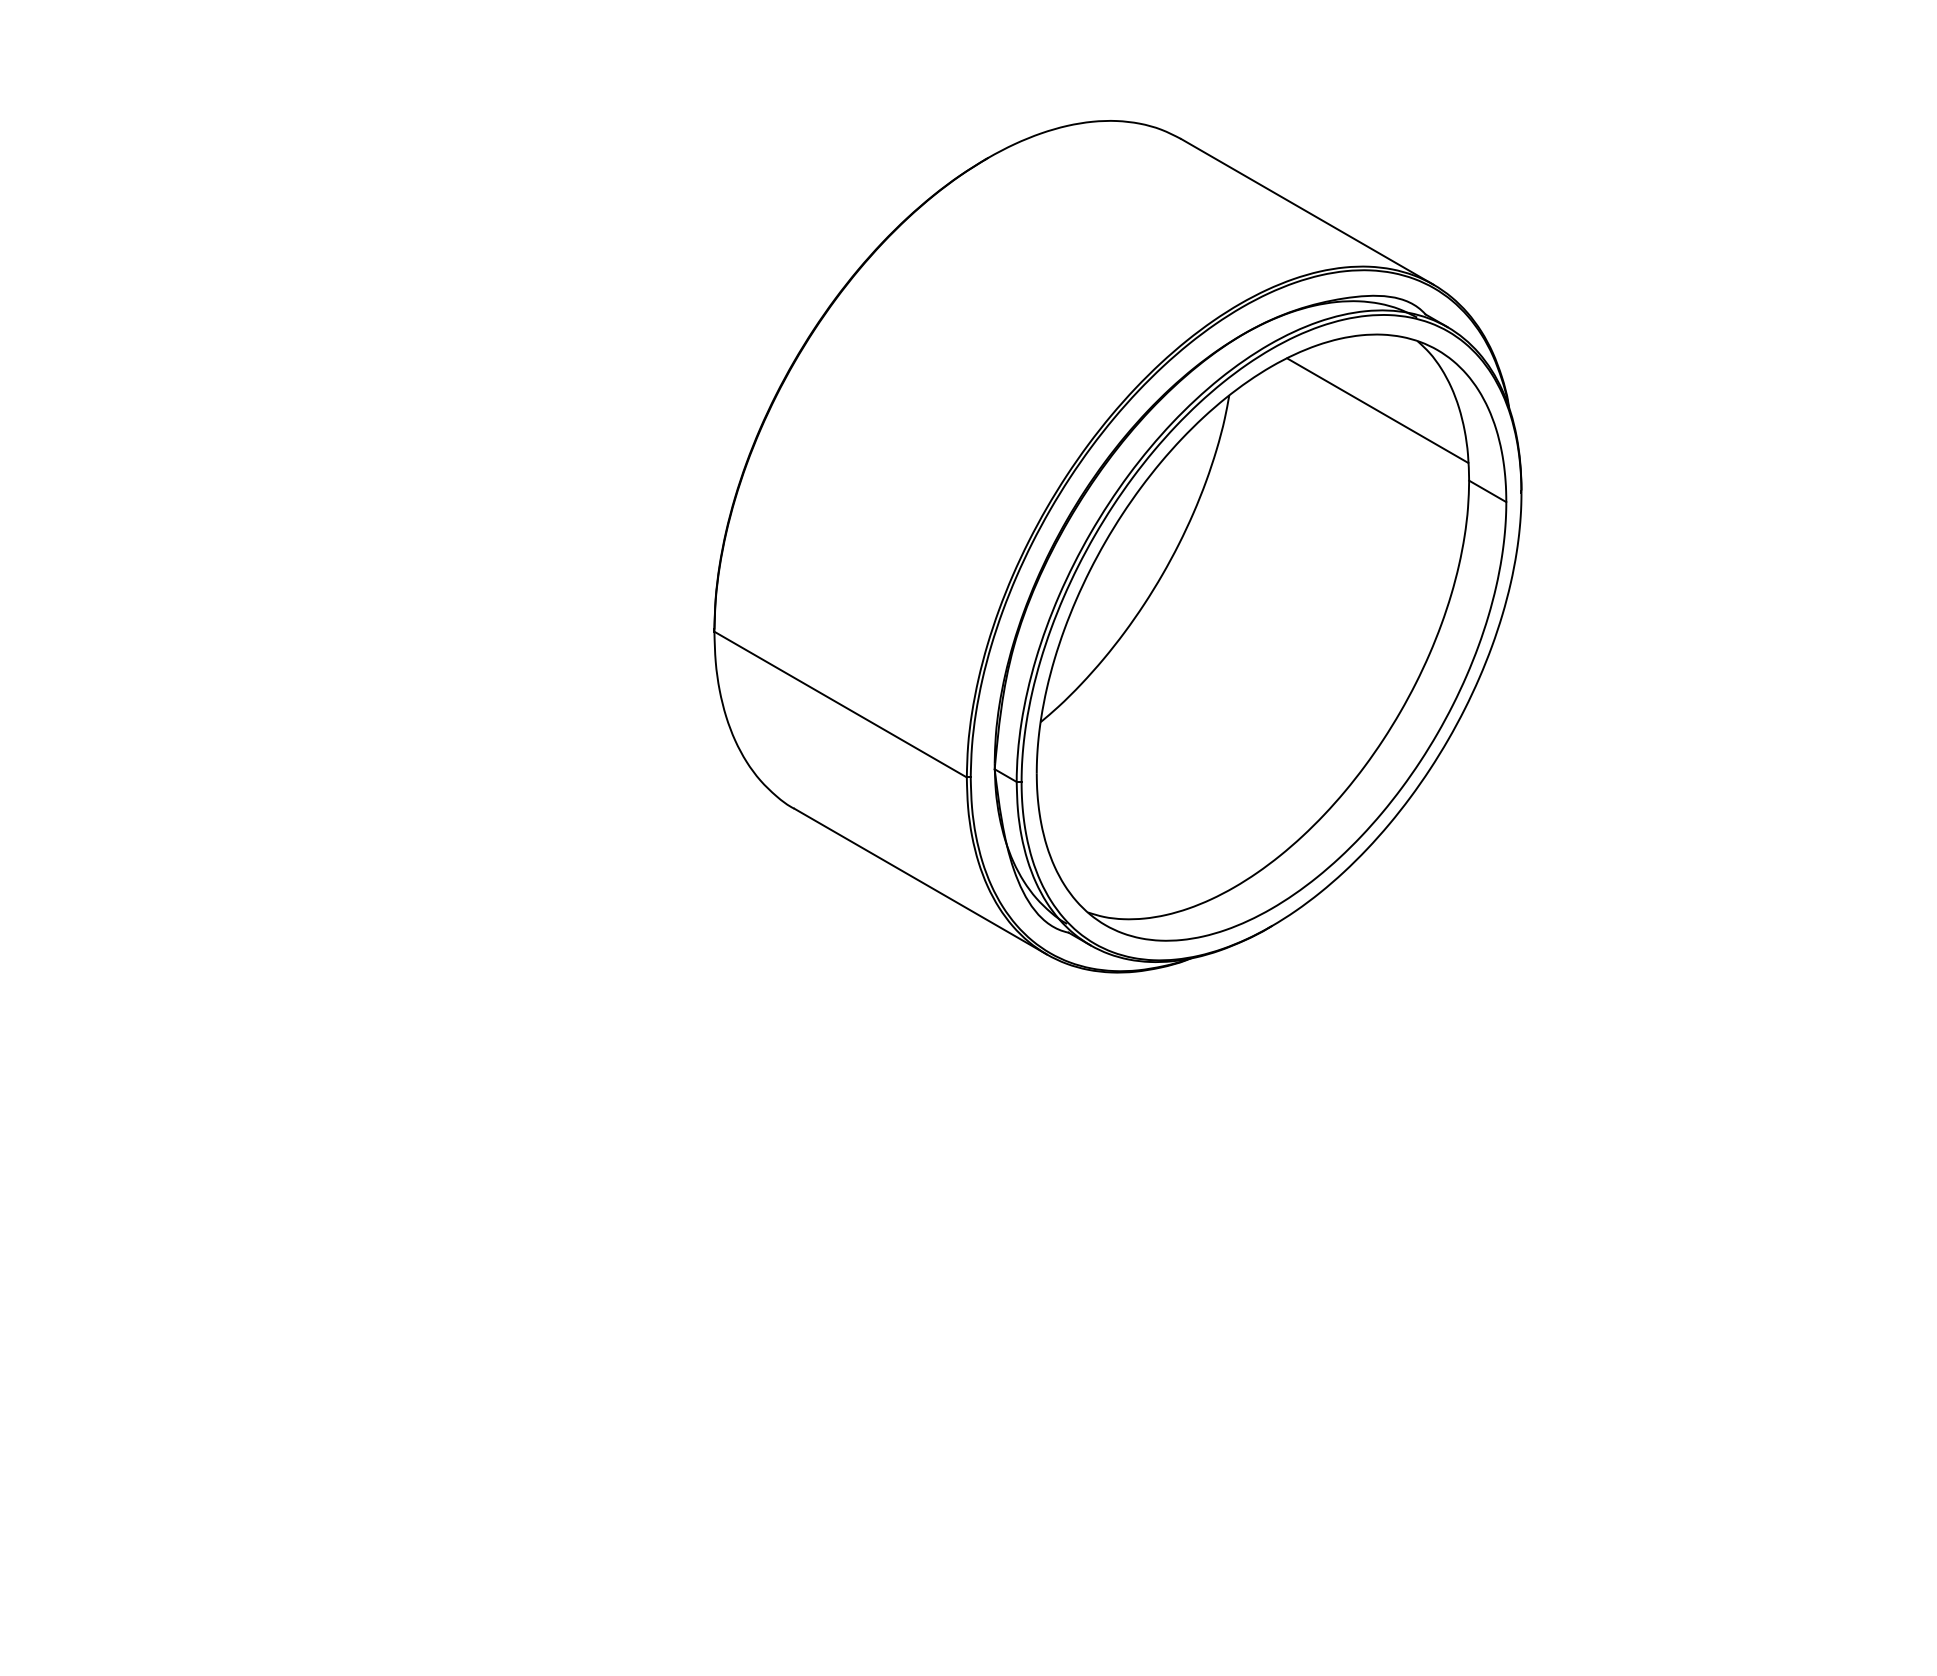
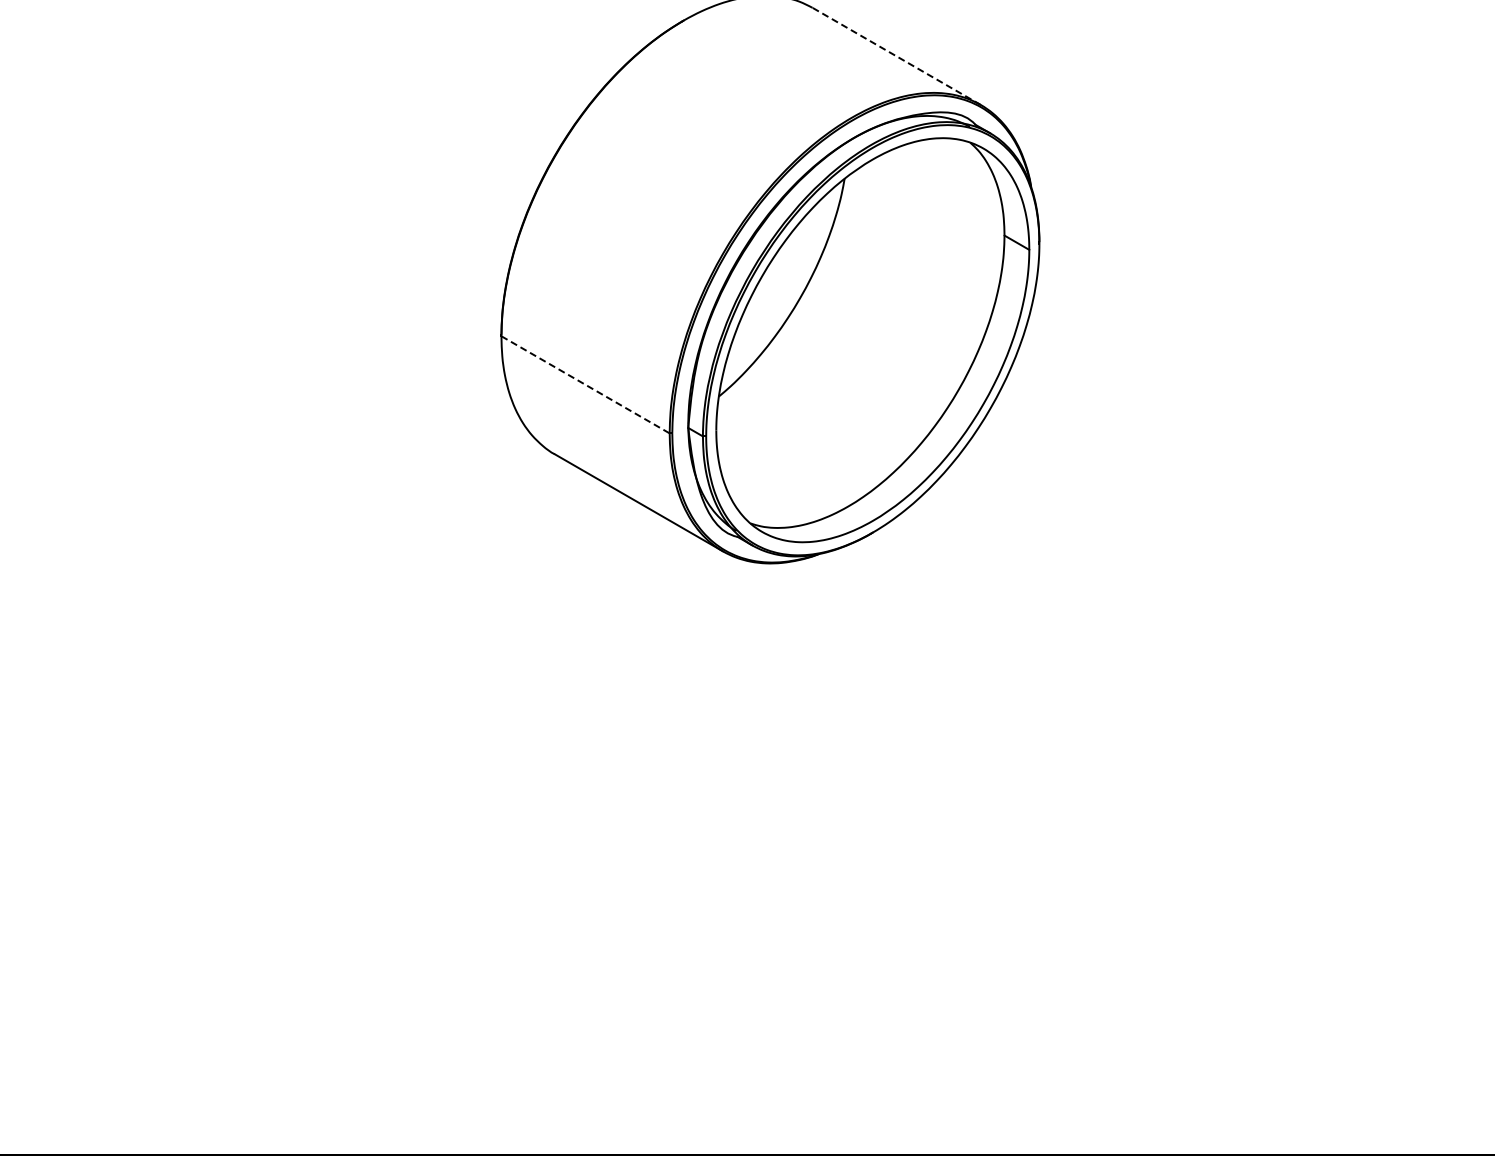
line: (1307, 212) -> (896, 56), solid -> dashed
line: (1377, 410) -> (943, 188), removed
line: (842, 705) -> (586, 385), solid -> dashed

